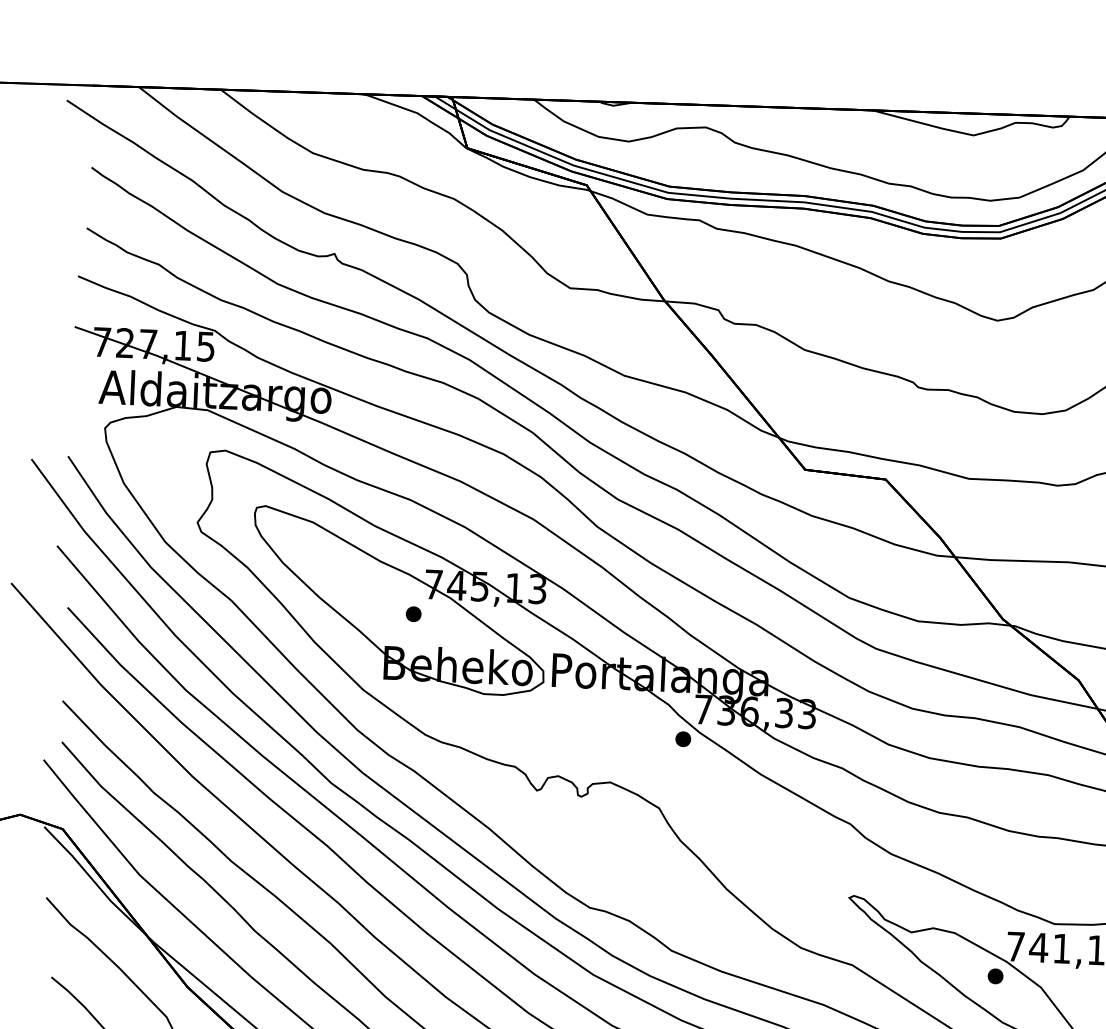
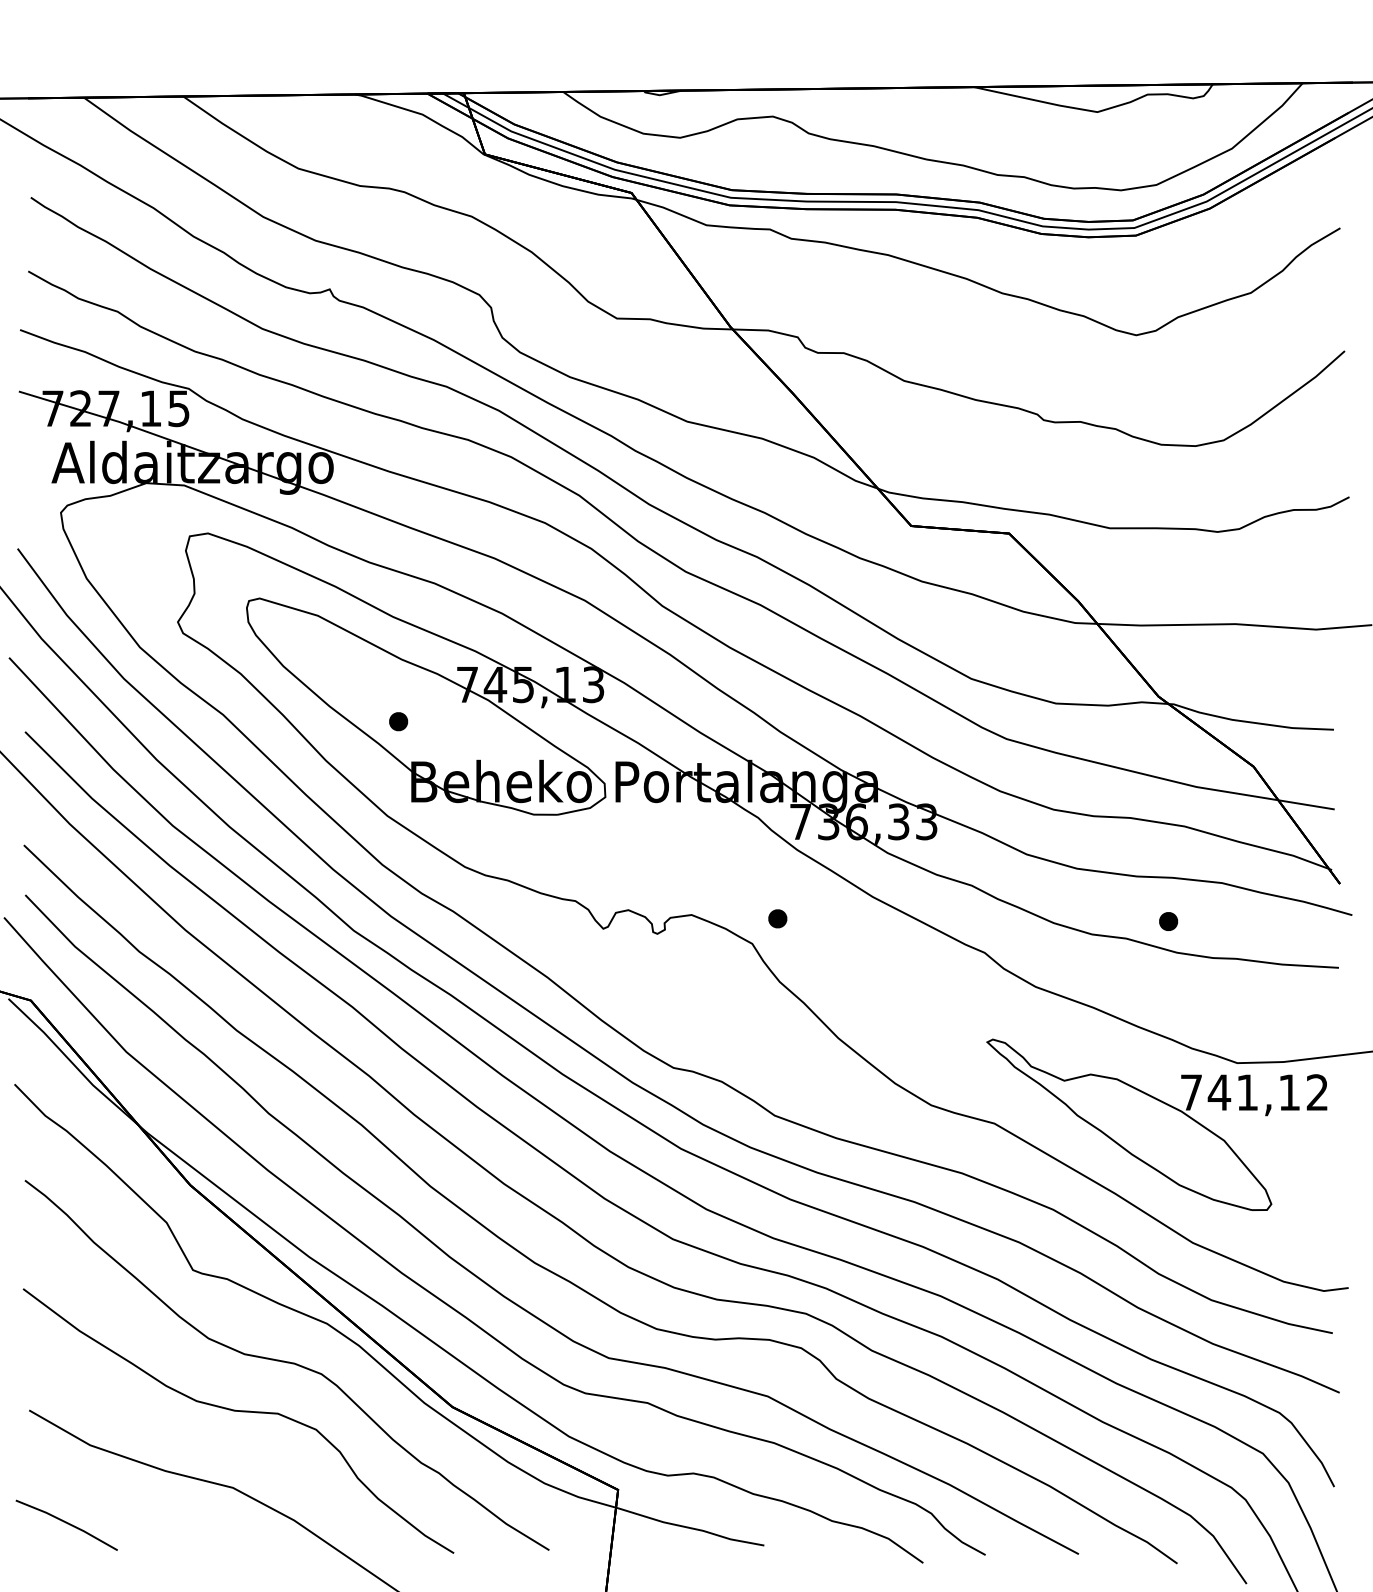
part: (413, 614) -> (398, 721), moved
part: (683, 738) -> (777, 918), moved
part: (995, 976) -> (1168, 921), moved

